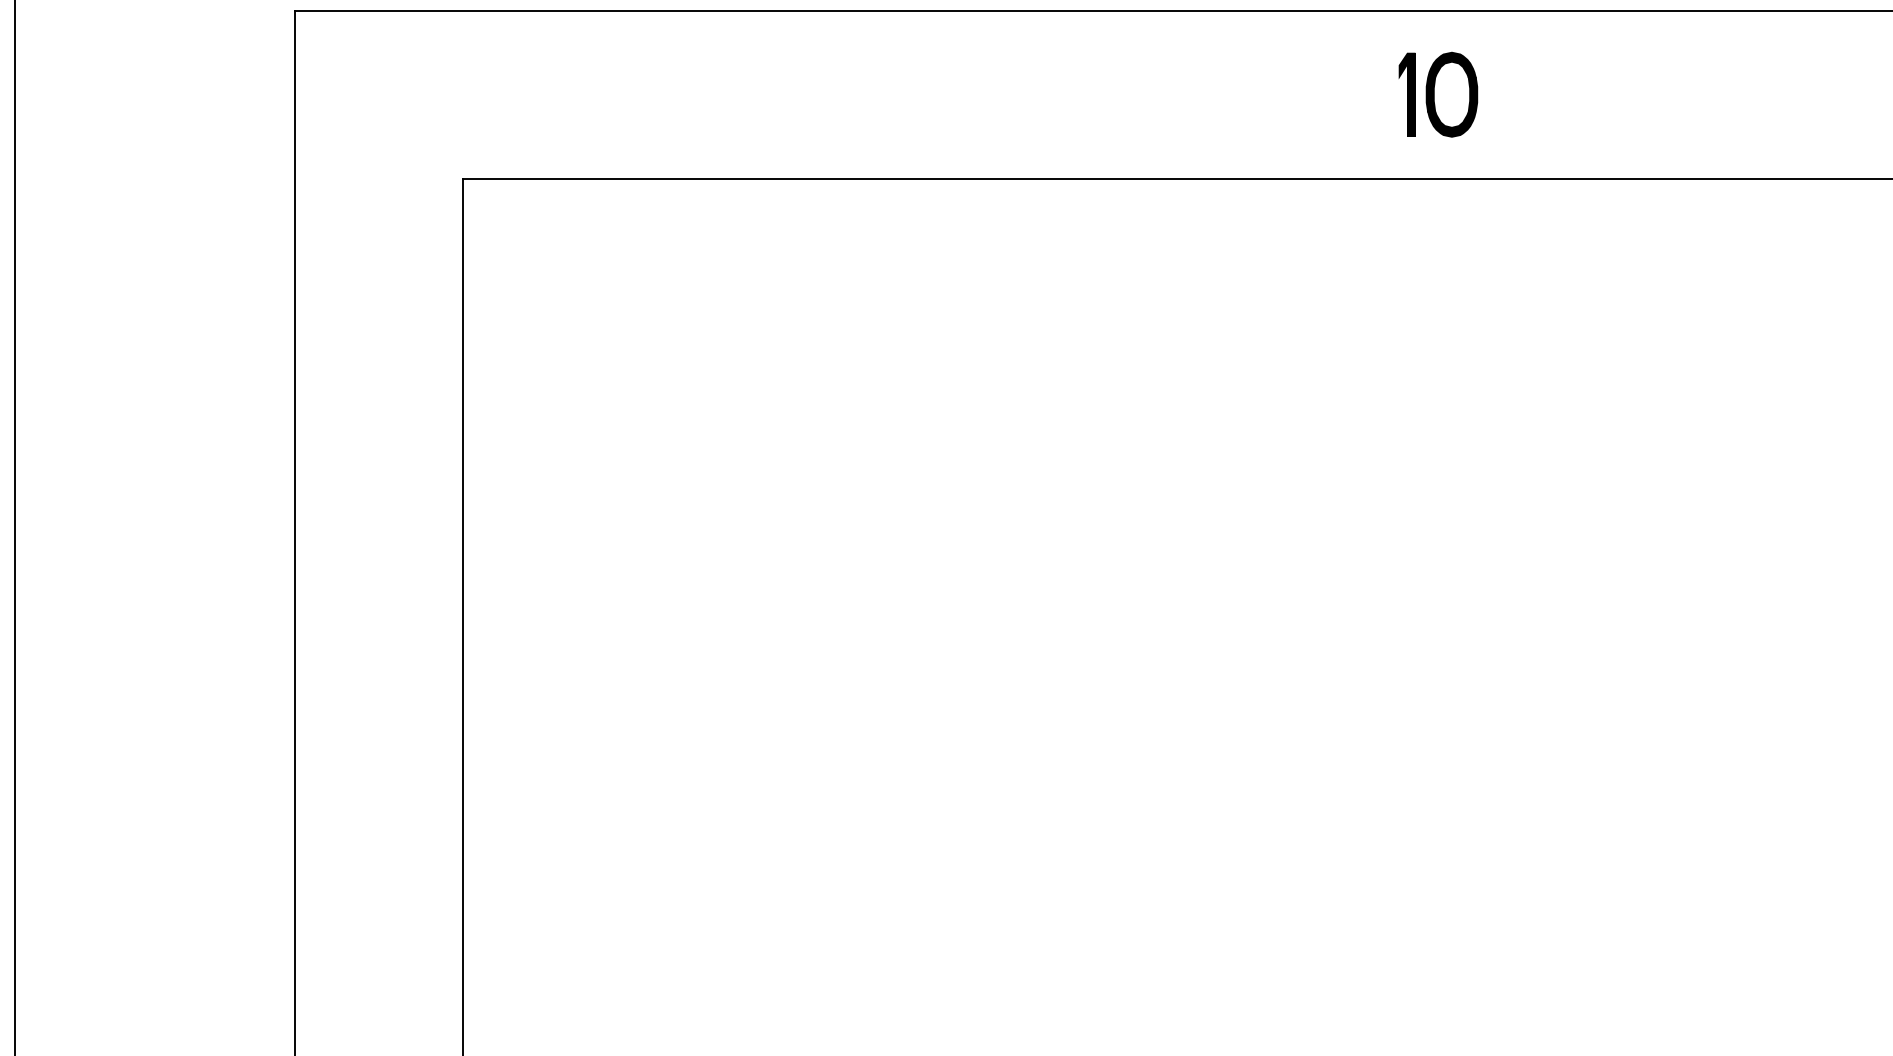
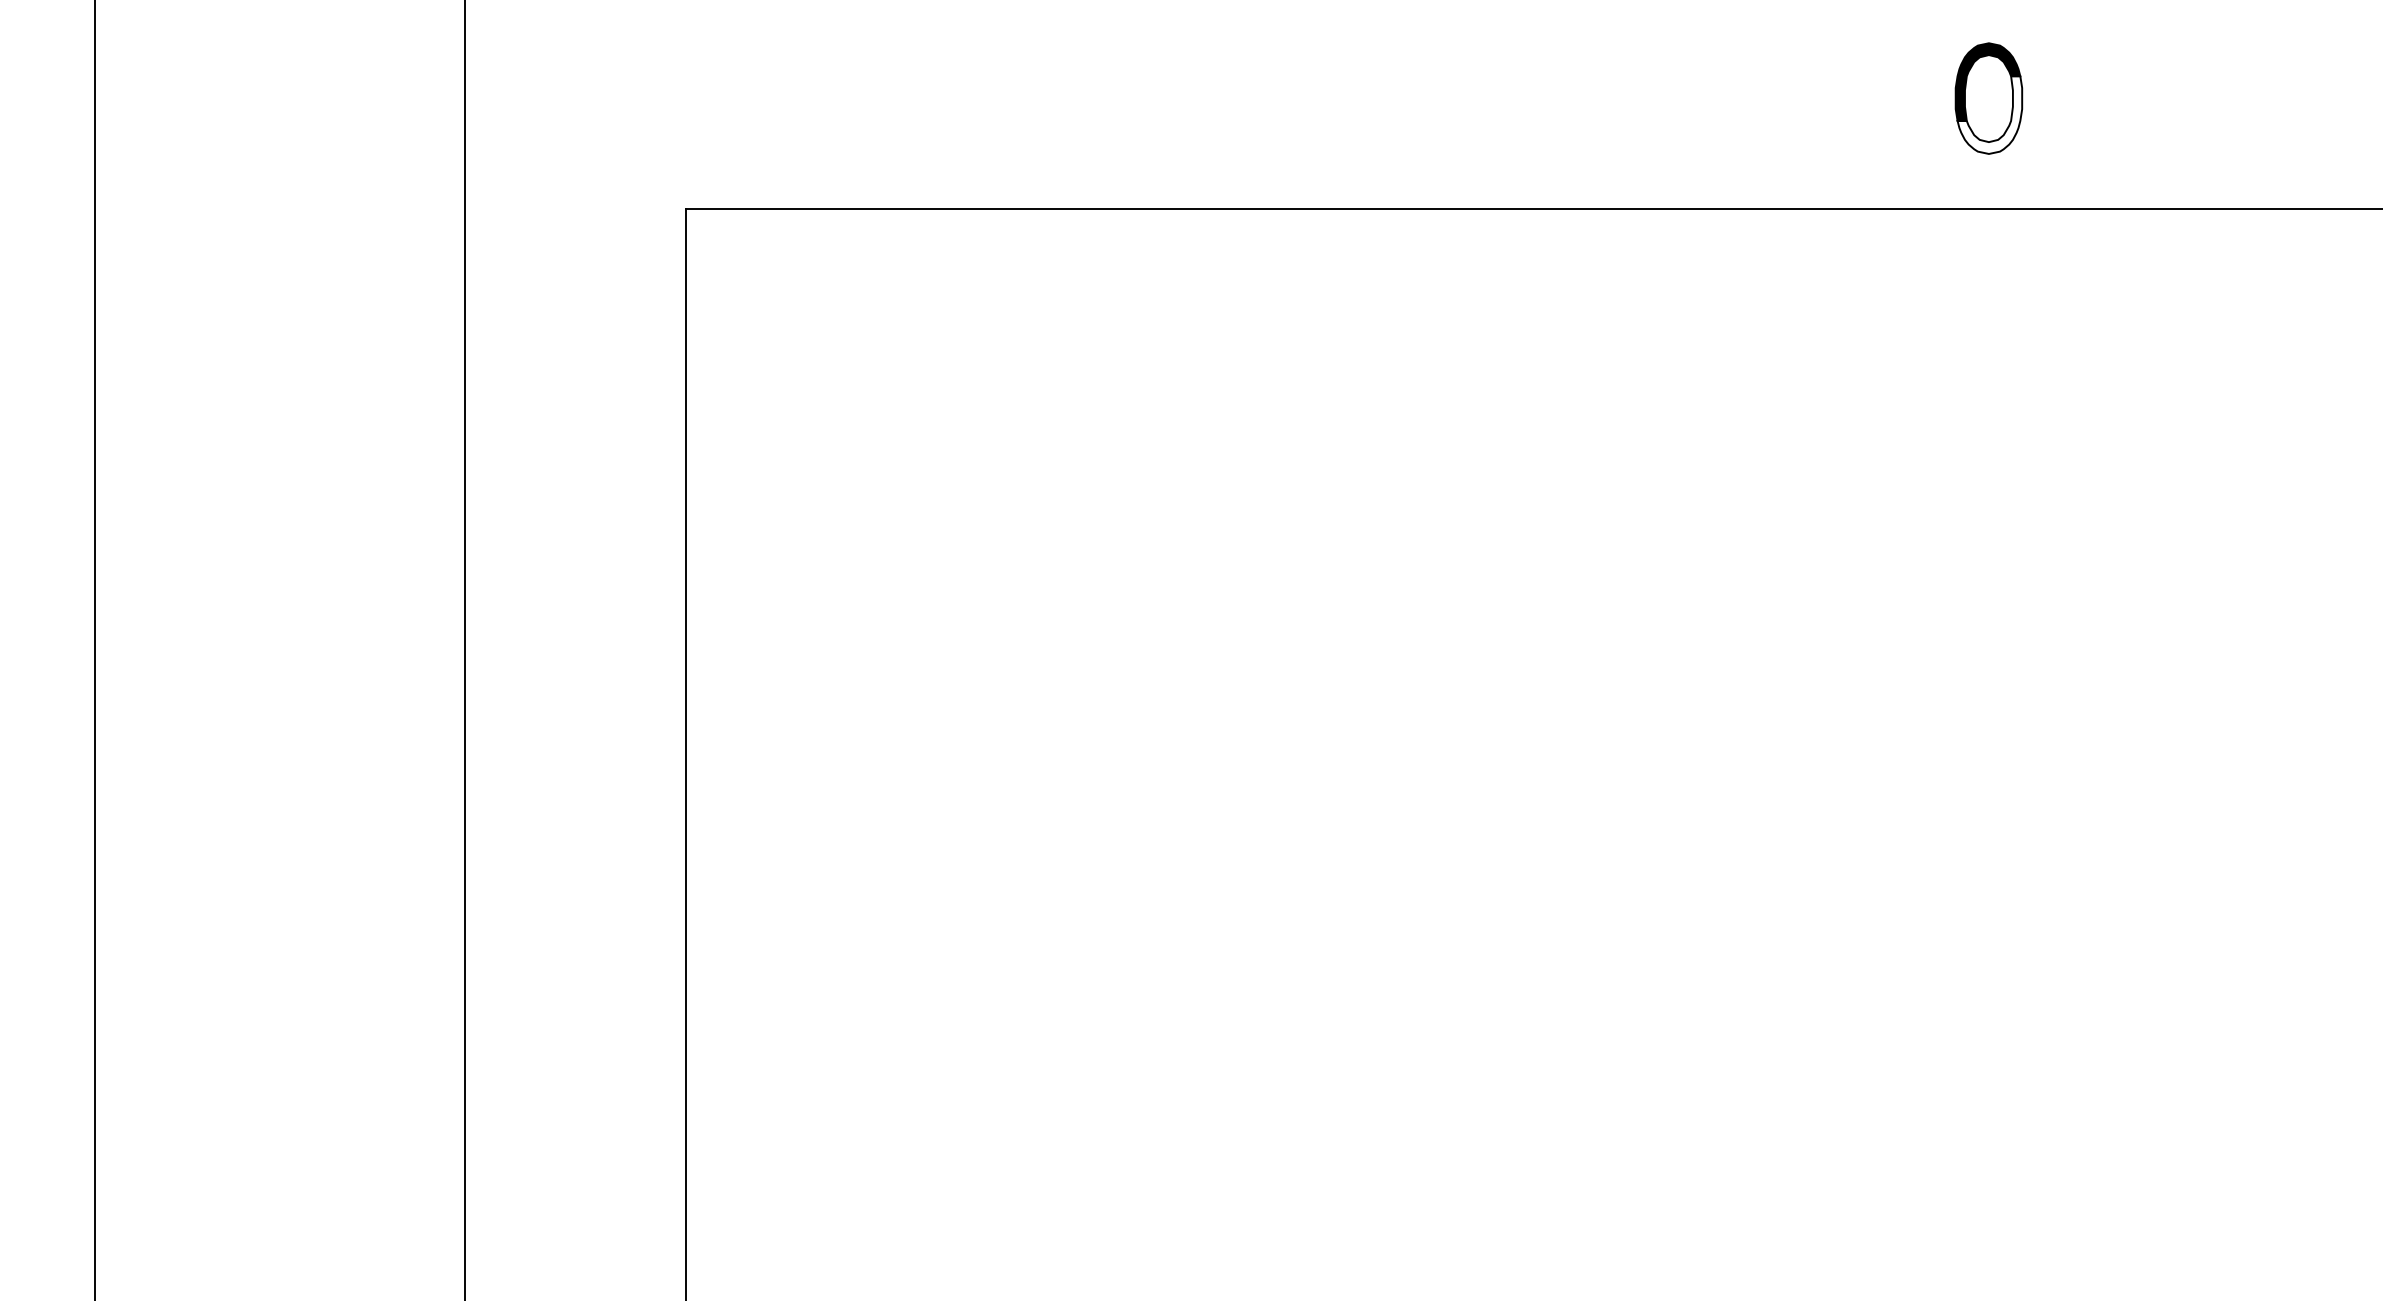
part: (1406, 94) -> (1929, 98), removed
fill: (1452, 106) -> (1989, 114), removed

